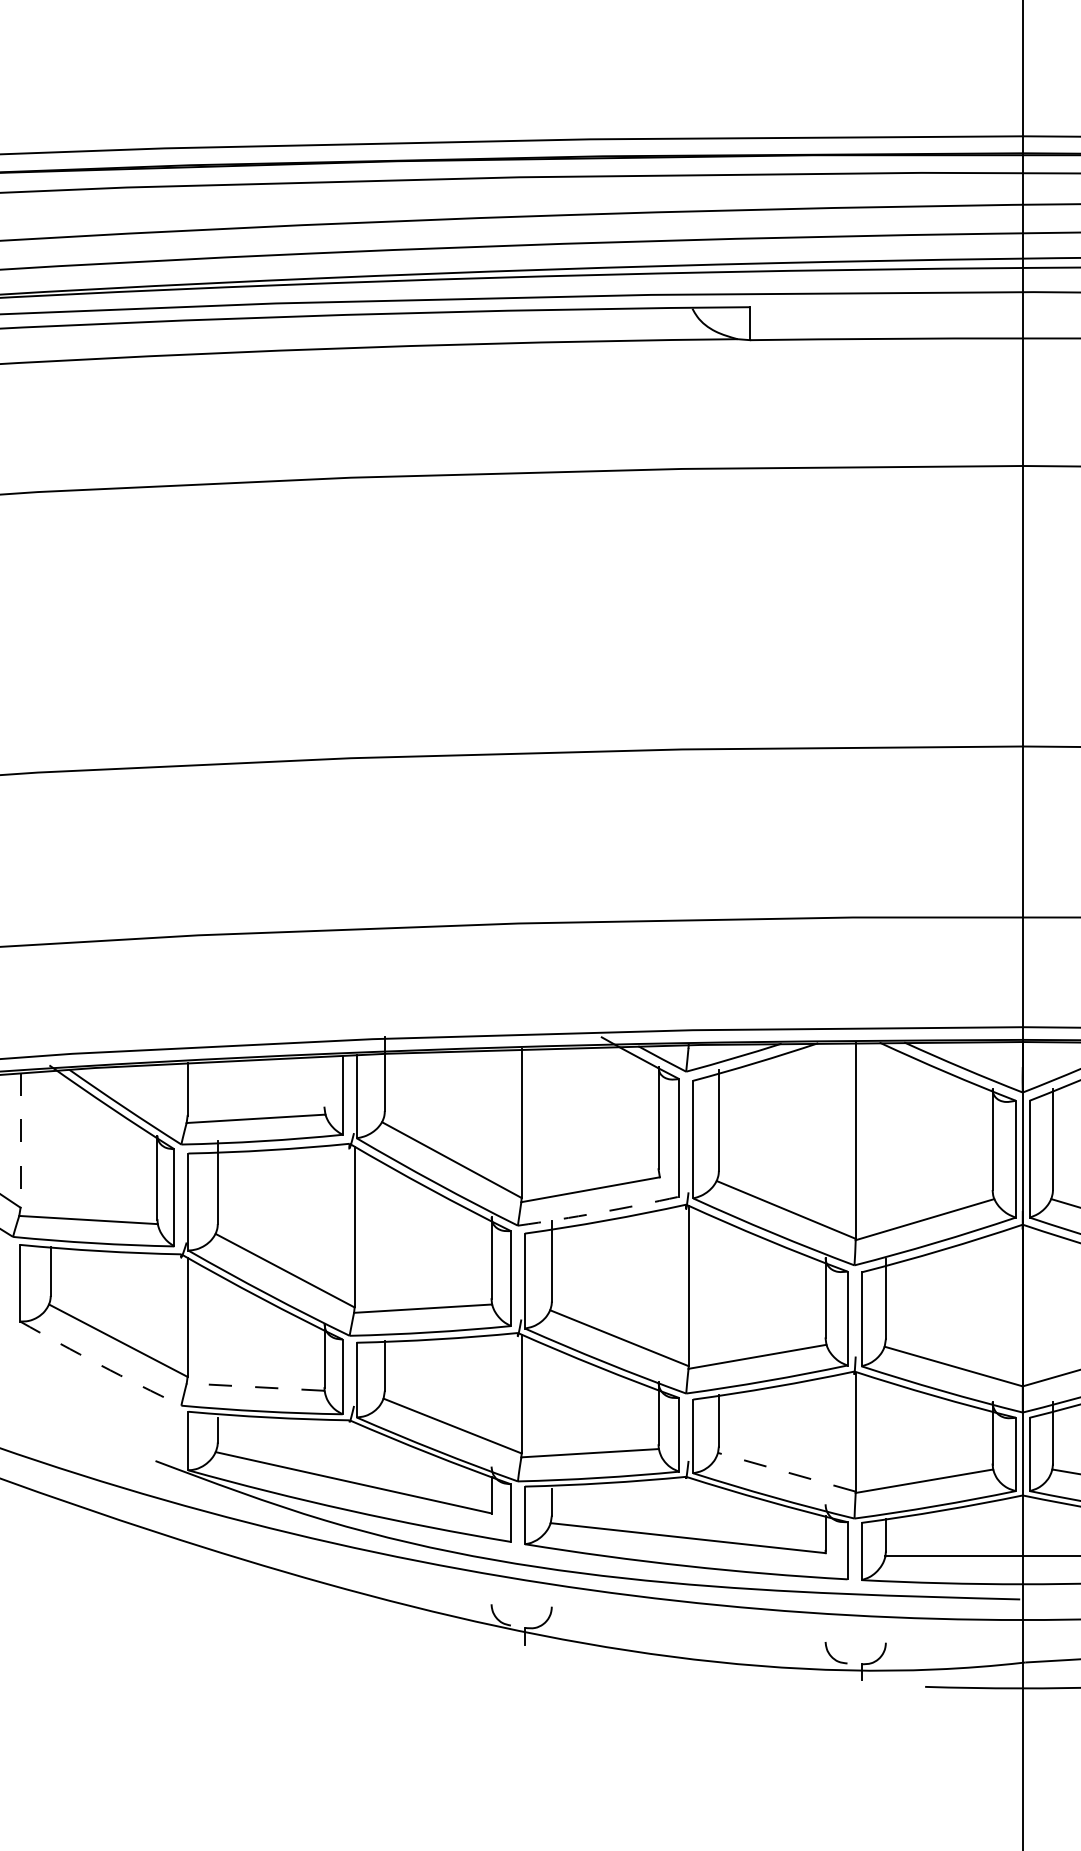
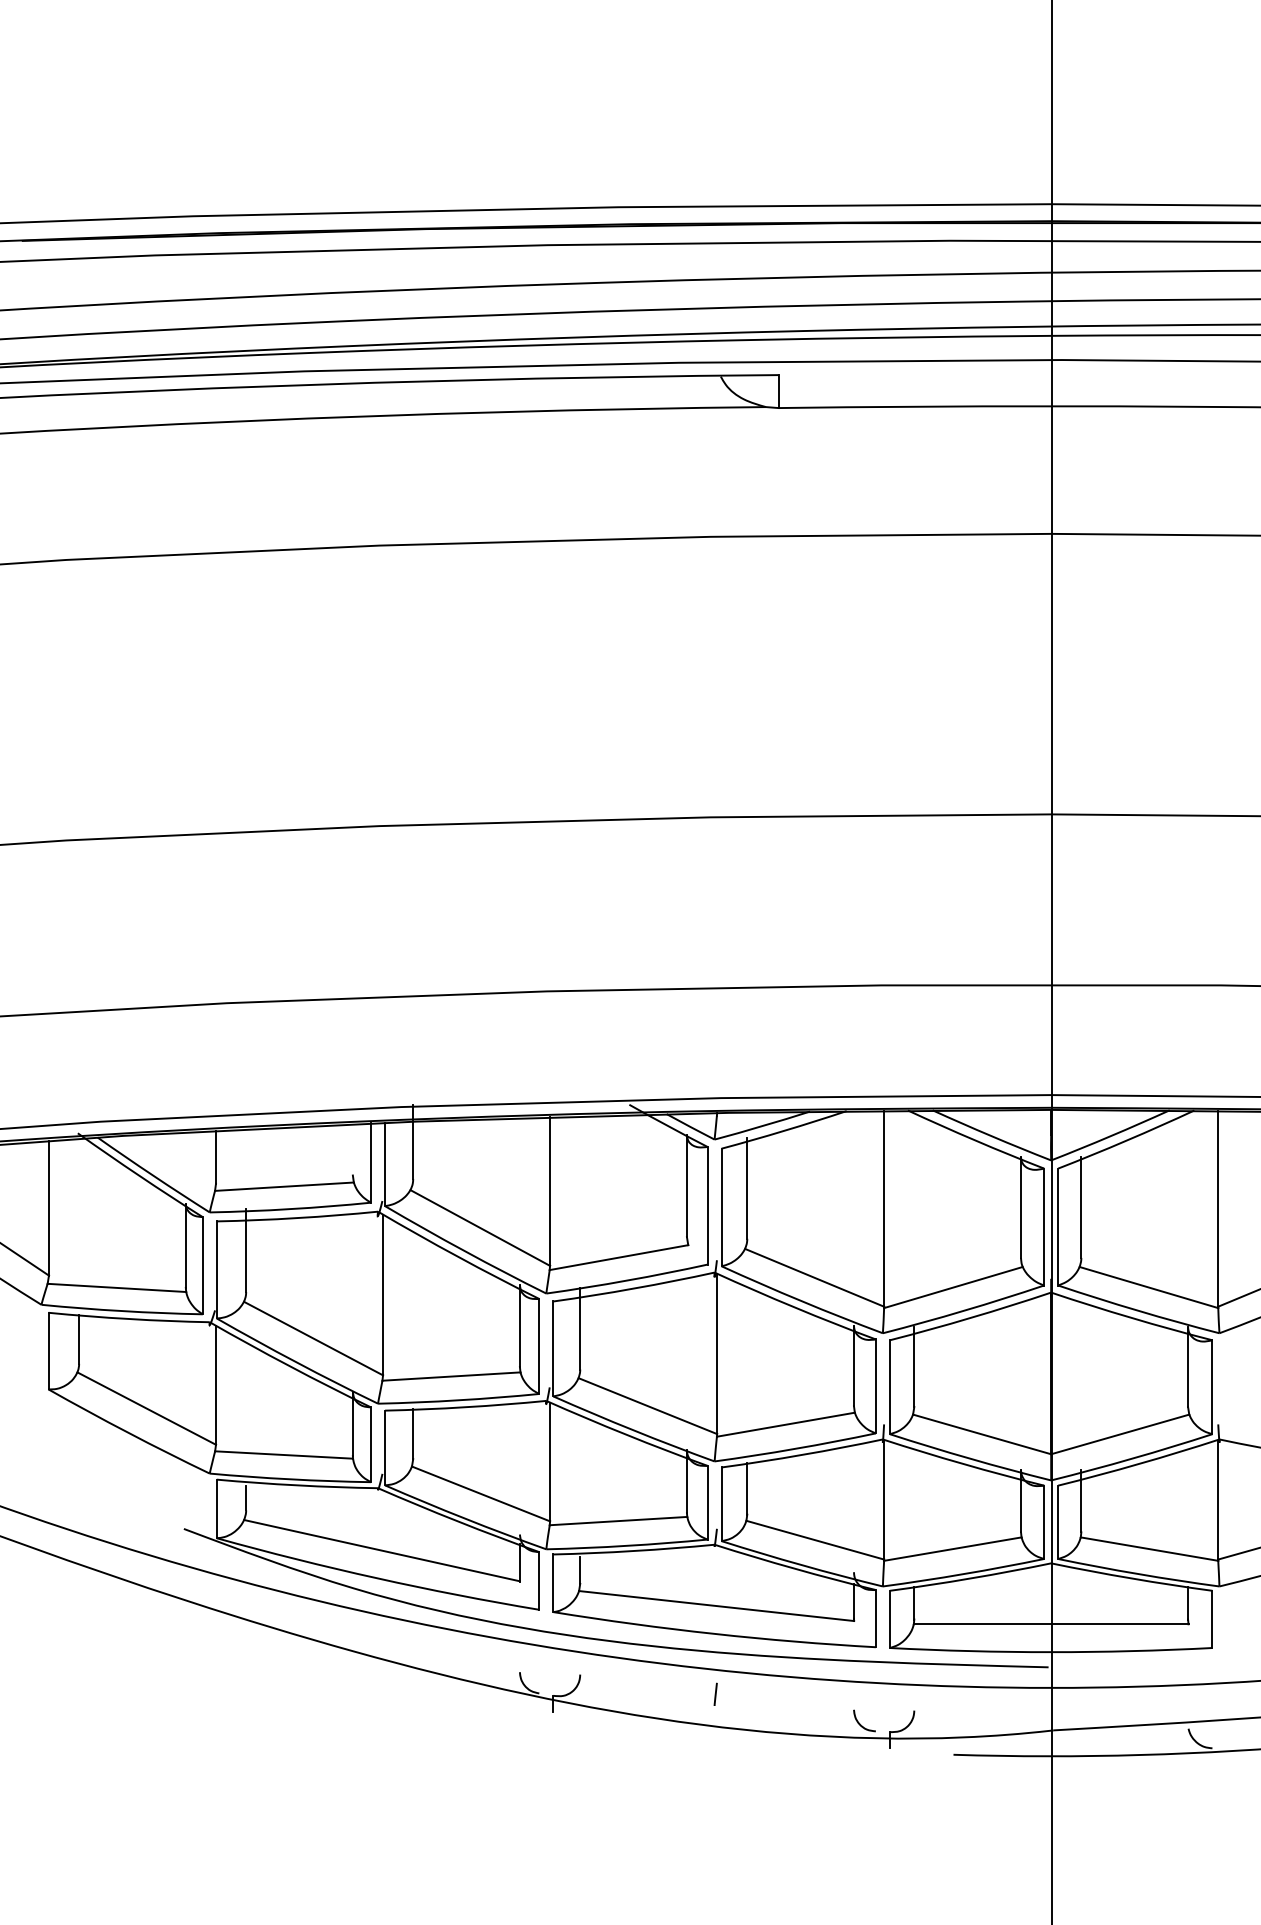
line: (20, 1140) -> (48, 1208), dashed -> solid
arc: (599, 1212) -> (627, 1280), dashed -> solid
arc: (100, 1364) -> (128, 1432), dashed -> solid
line: (255, 1386) -> (283, 1454), dashed -> solid
line: (787, 1472) -> (815, 1540), dashed -> solid
line: (687, 1625) -> (715, 1693), added

